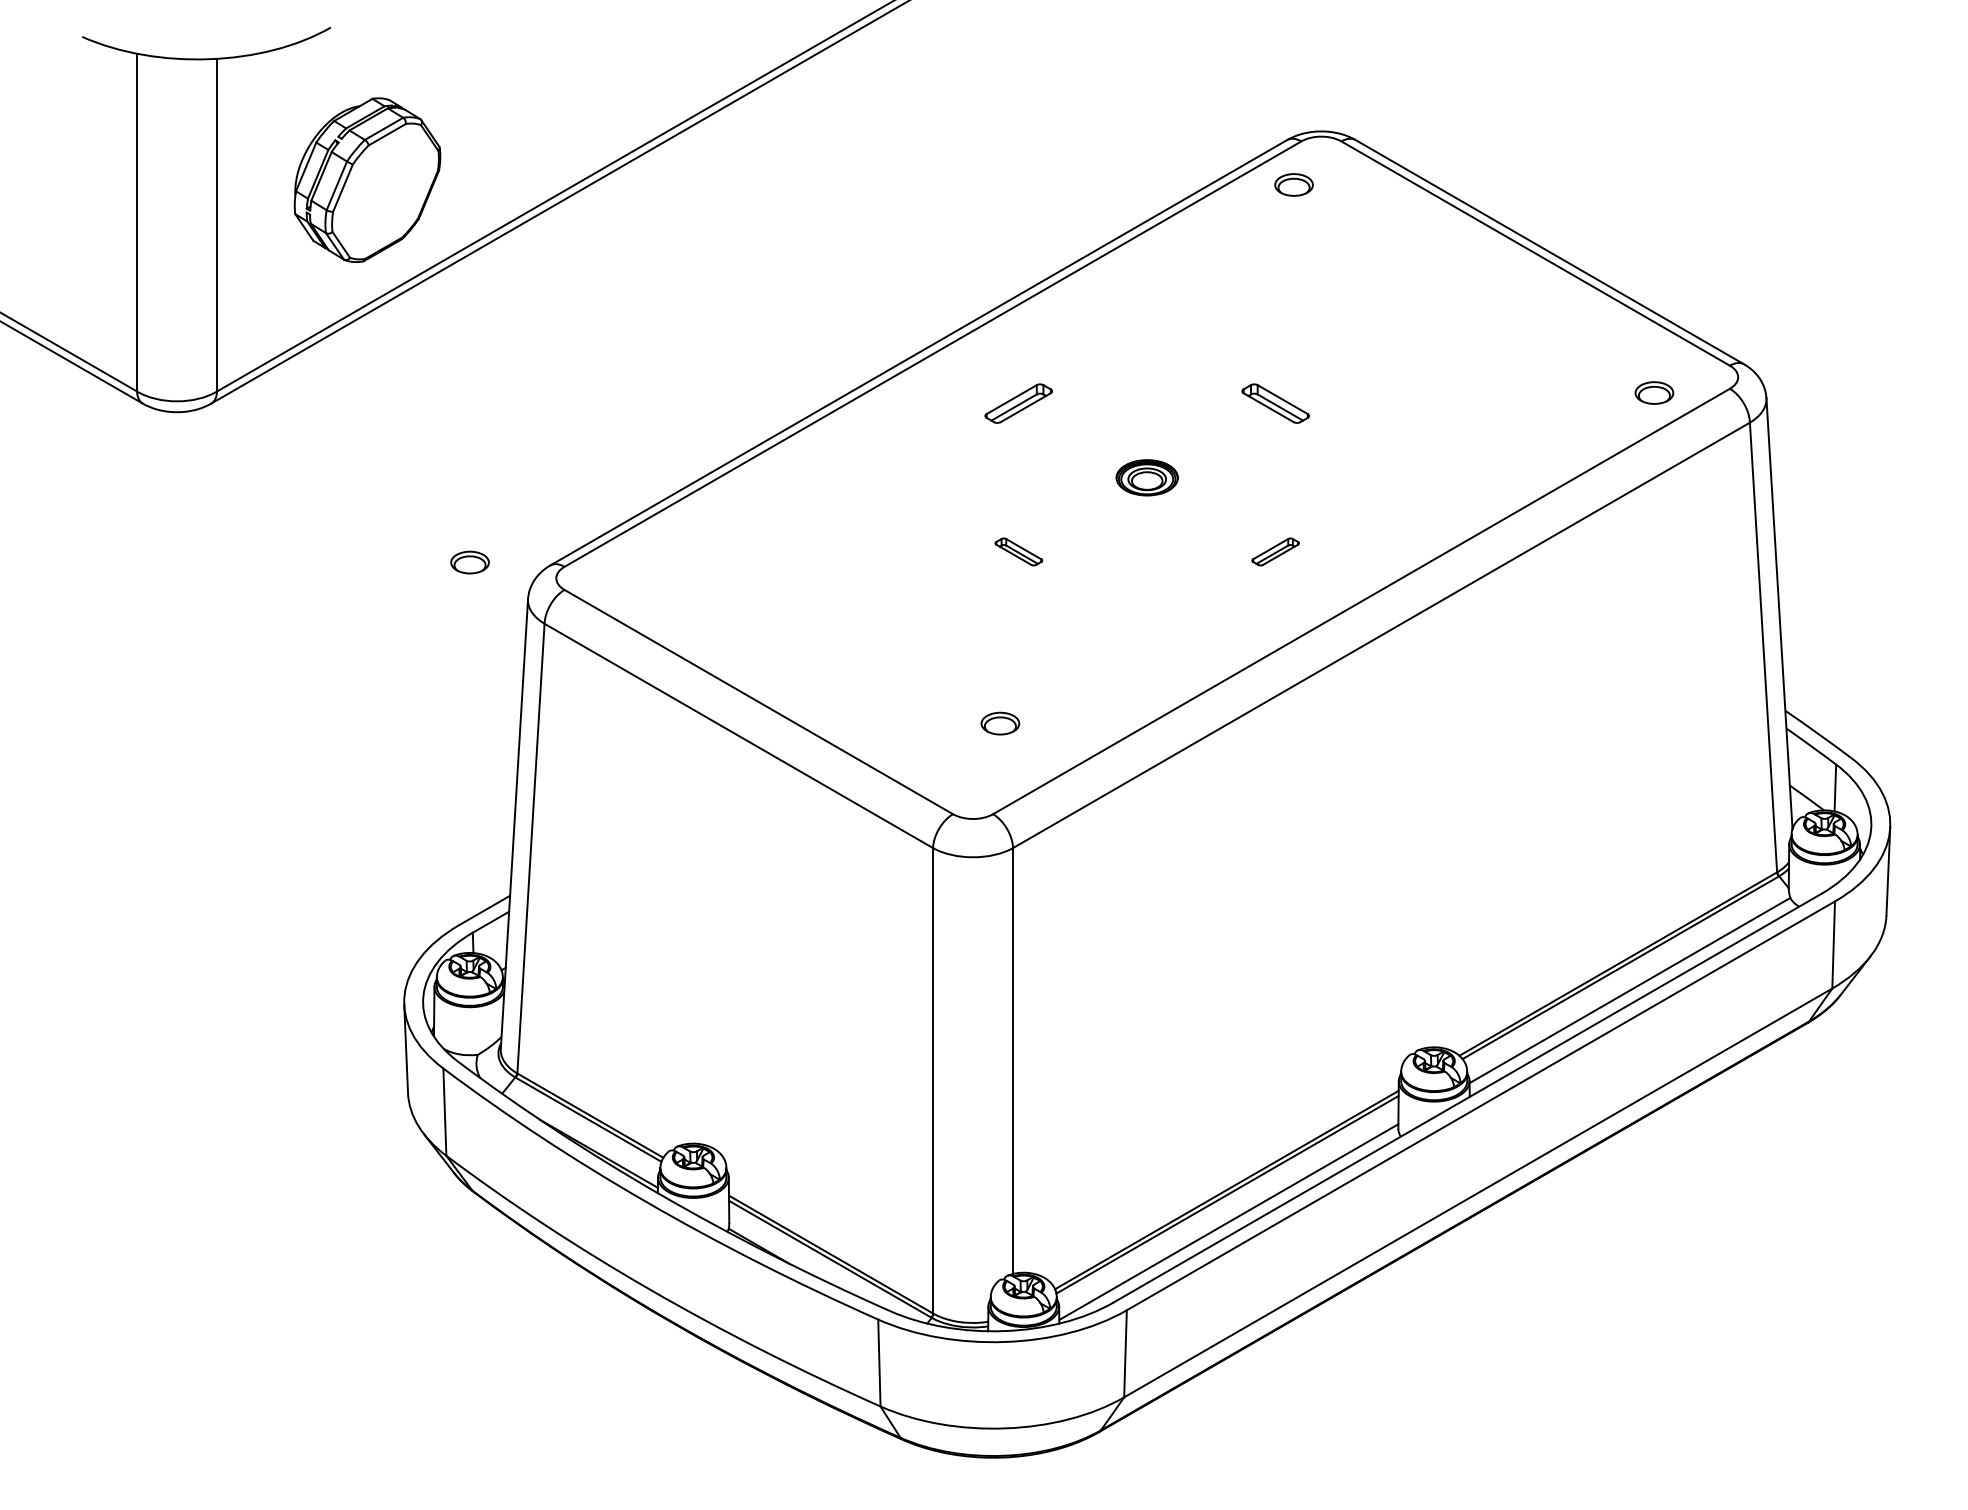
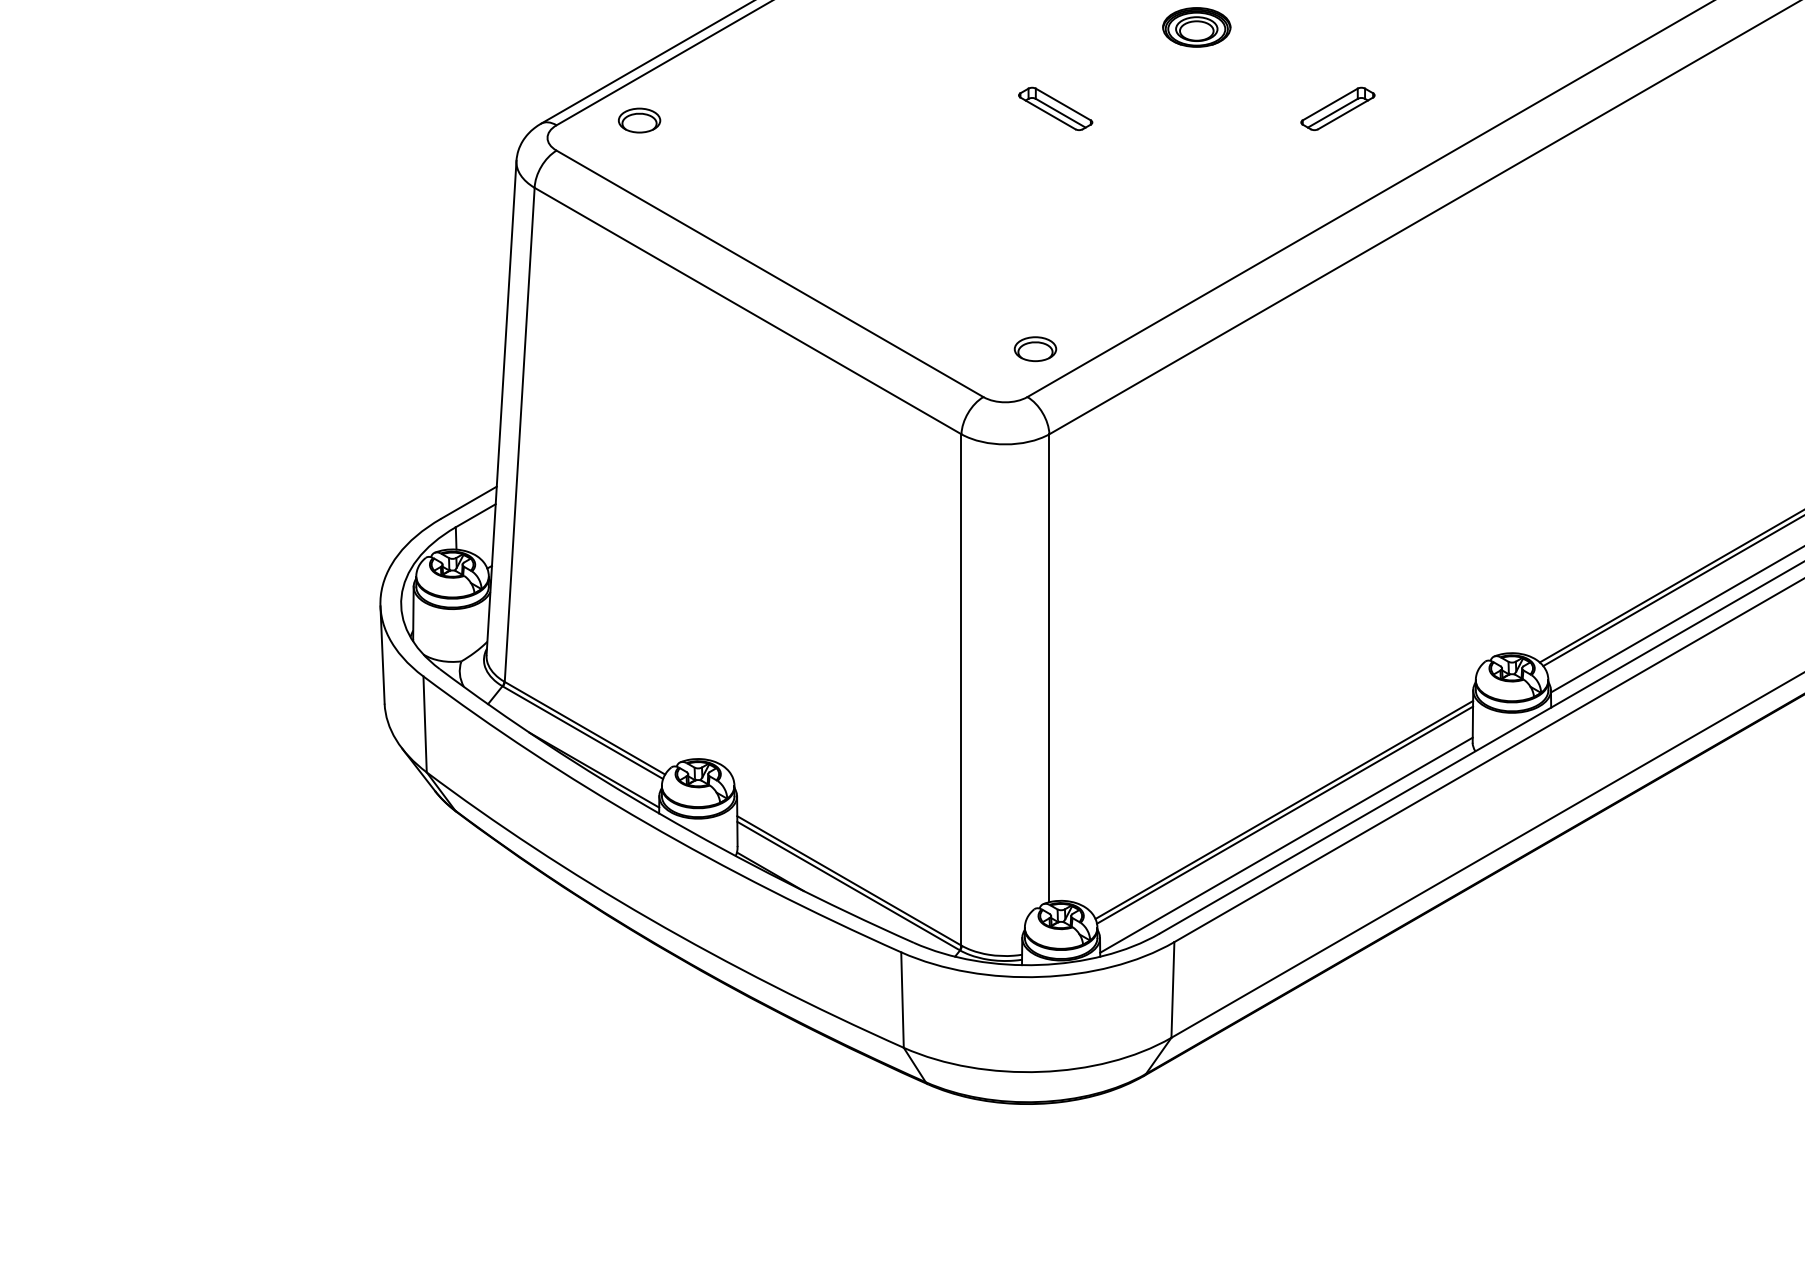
part: (1018, 551) -> (1055, 108), size x1.43
part: (1275, 551) -> (1337, 108), size x1.43
part: (469, 562) -> (638, 120), moved
part: (1000, 723) -> (1035, 349), moved

